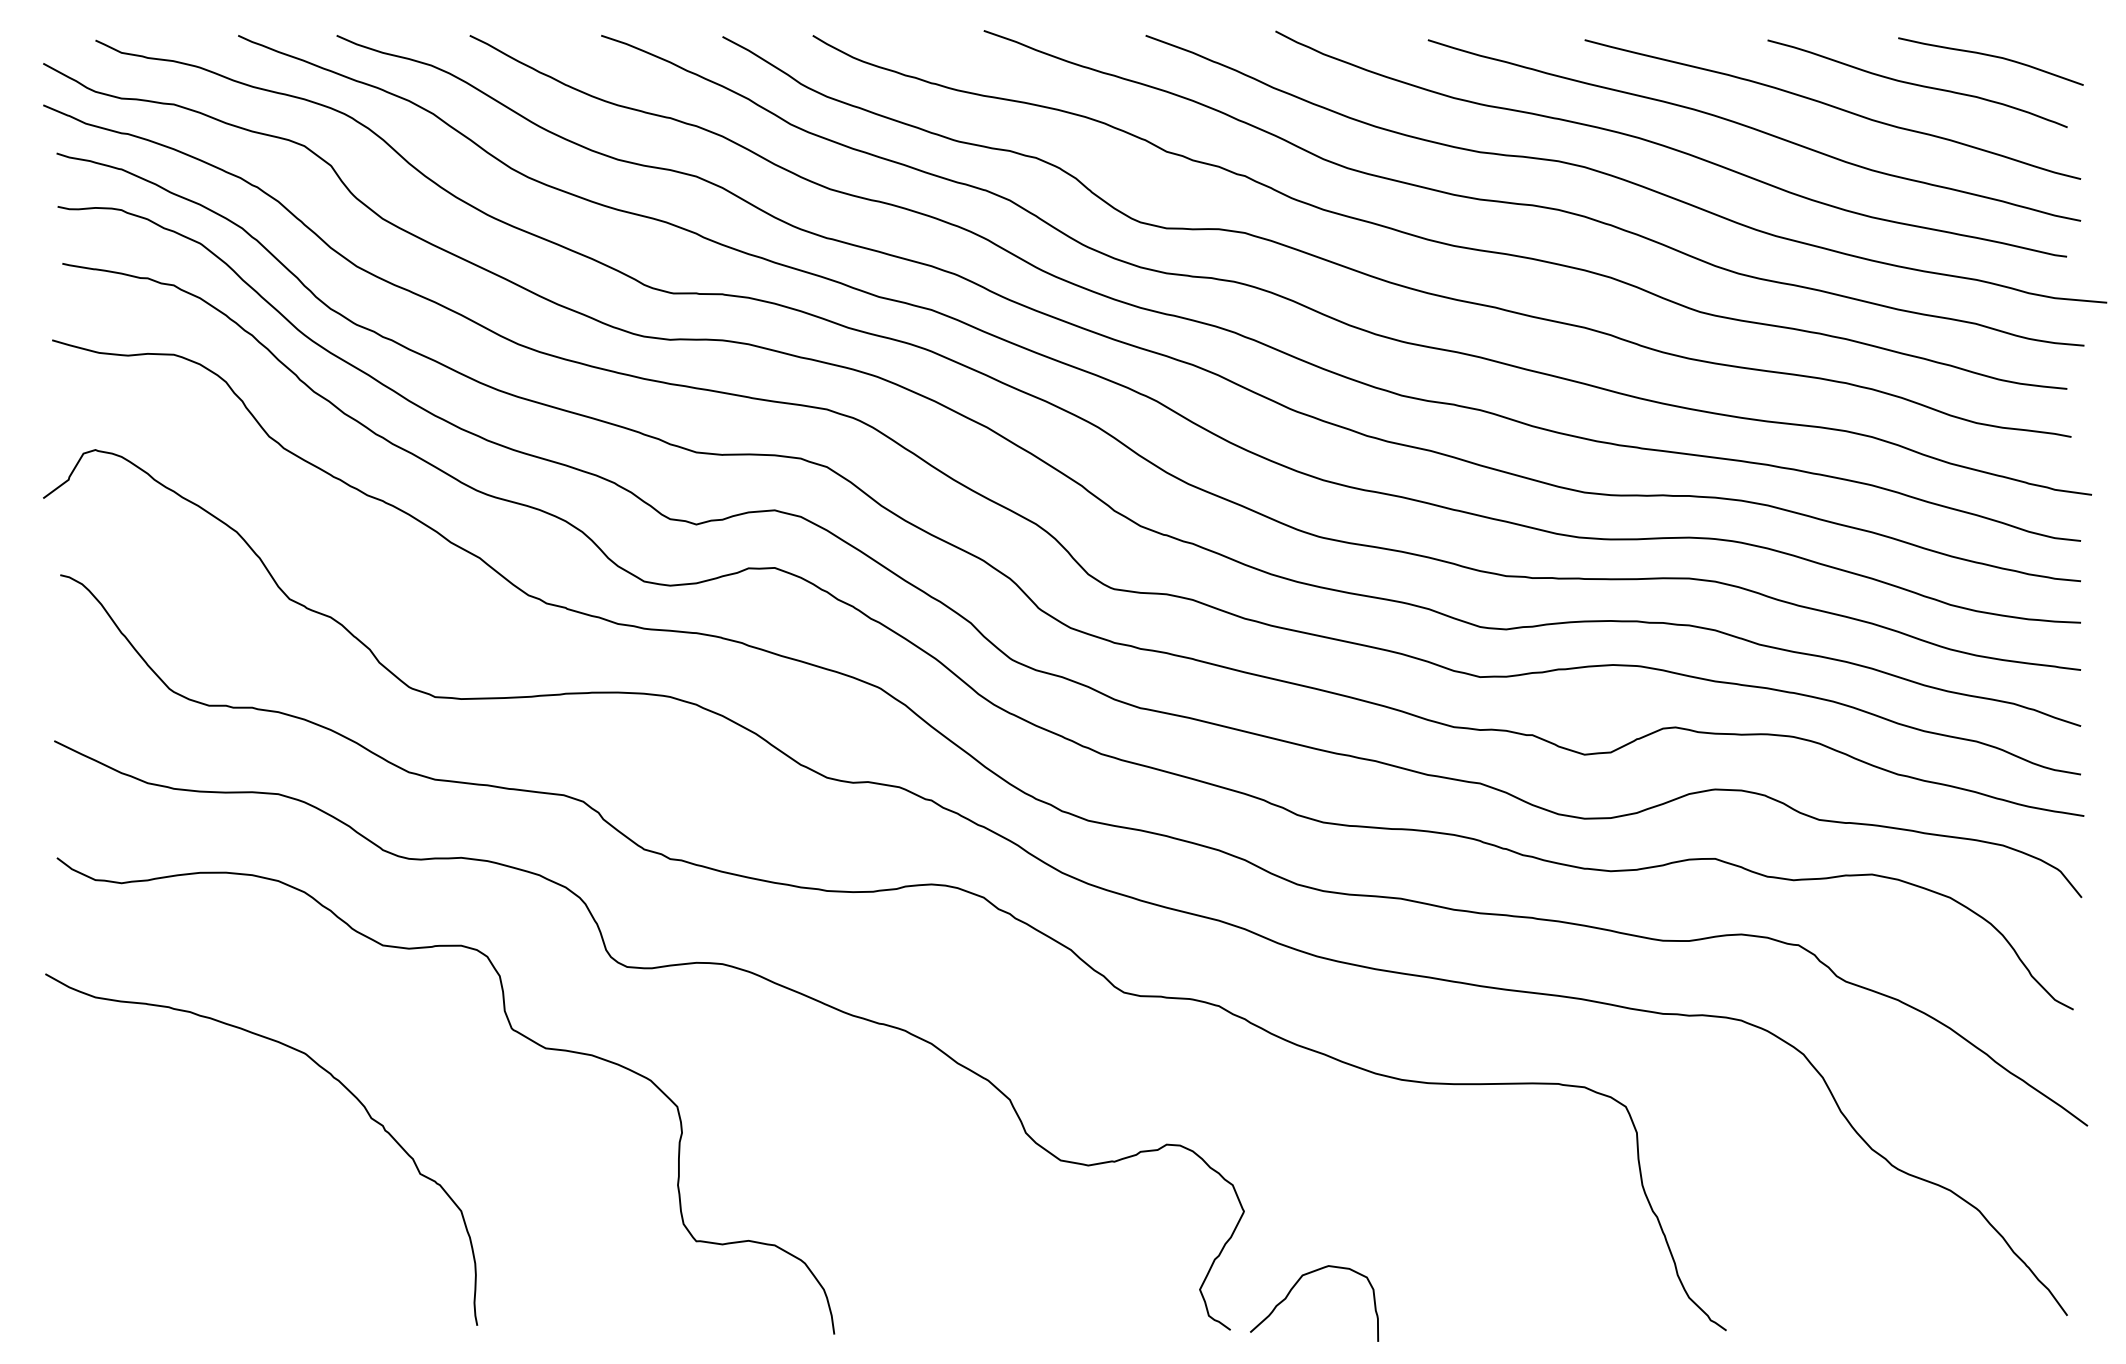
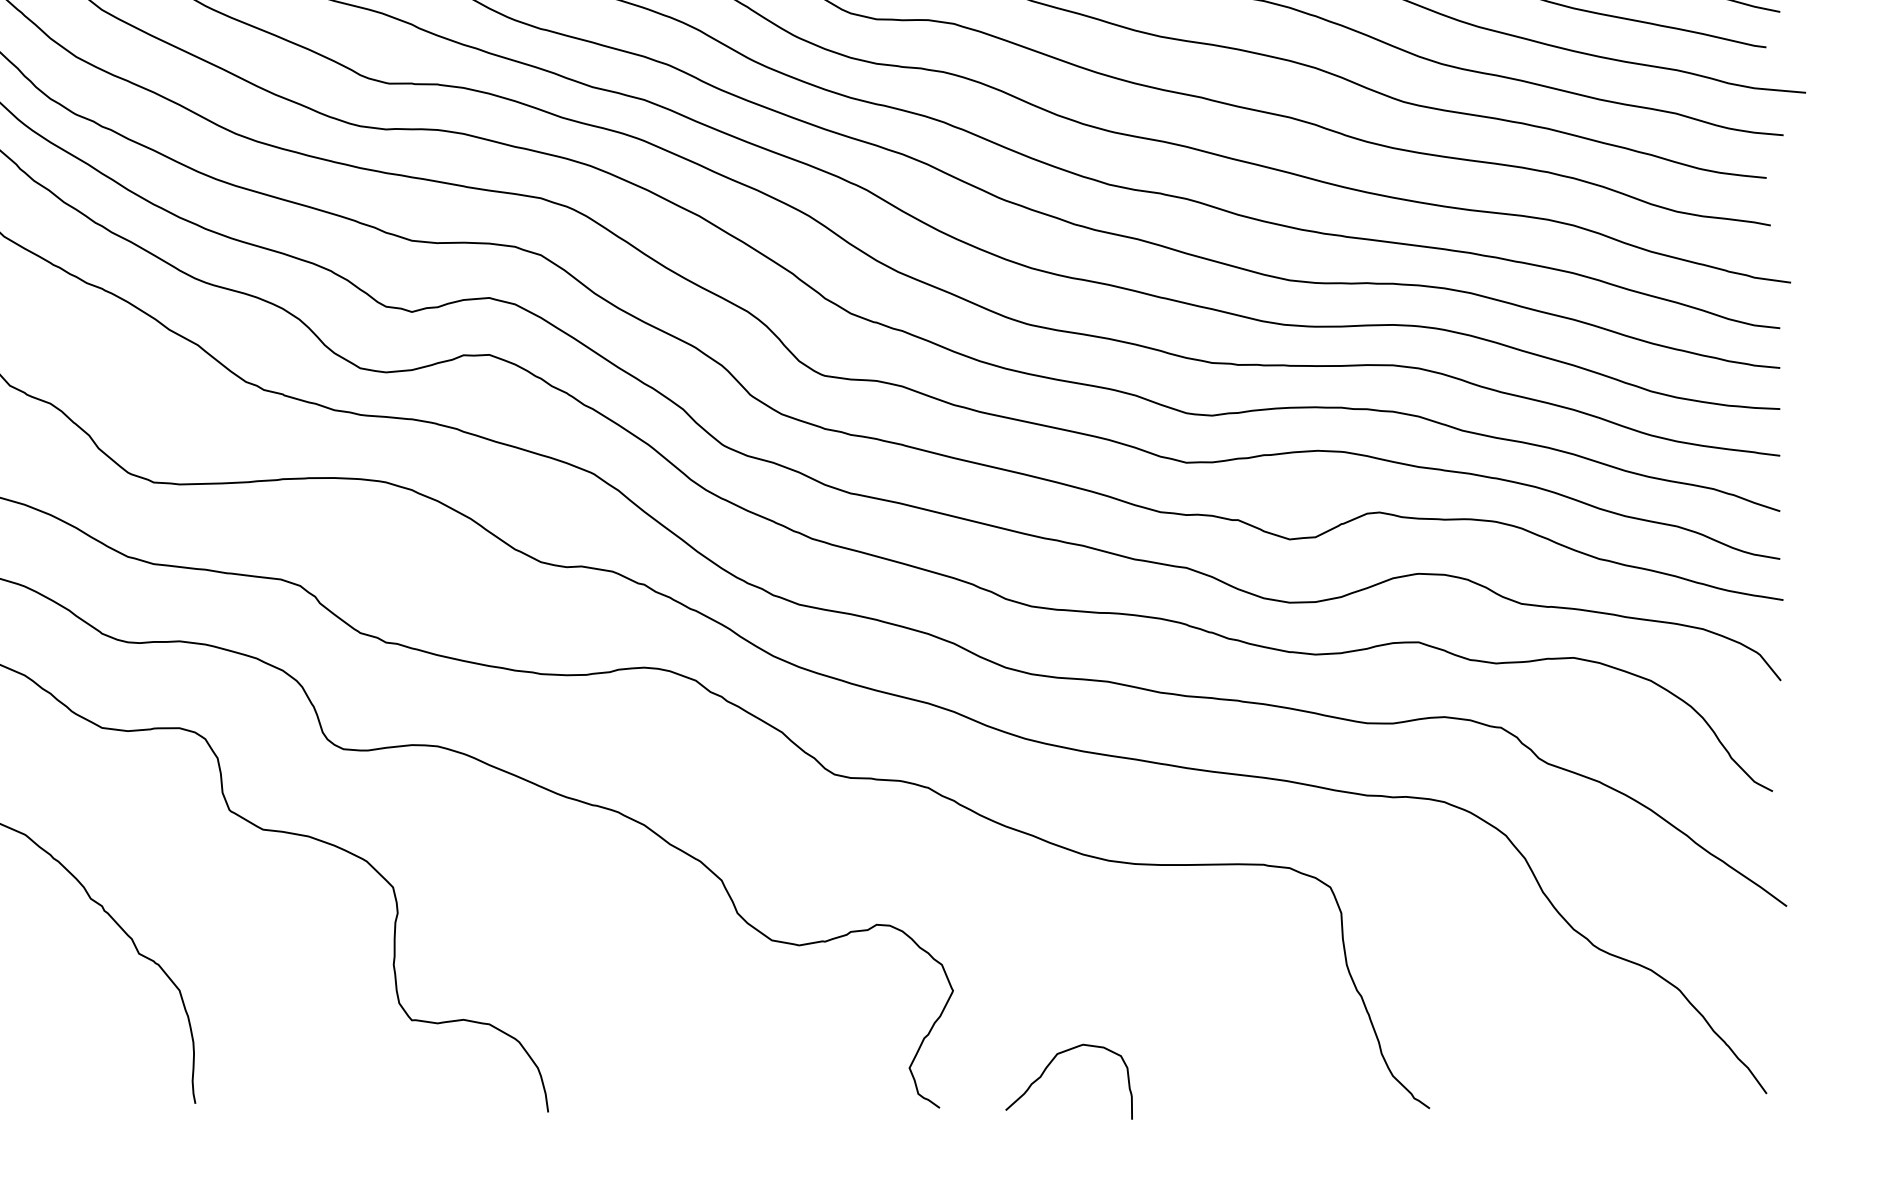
curve: (1294, 1287) -> (1049, 1065), moved

